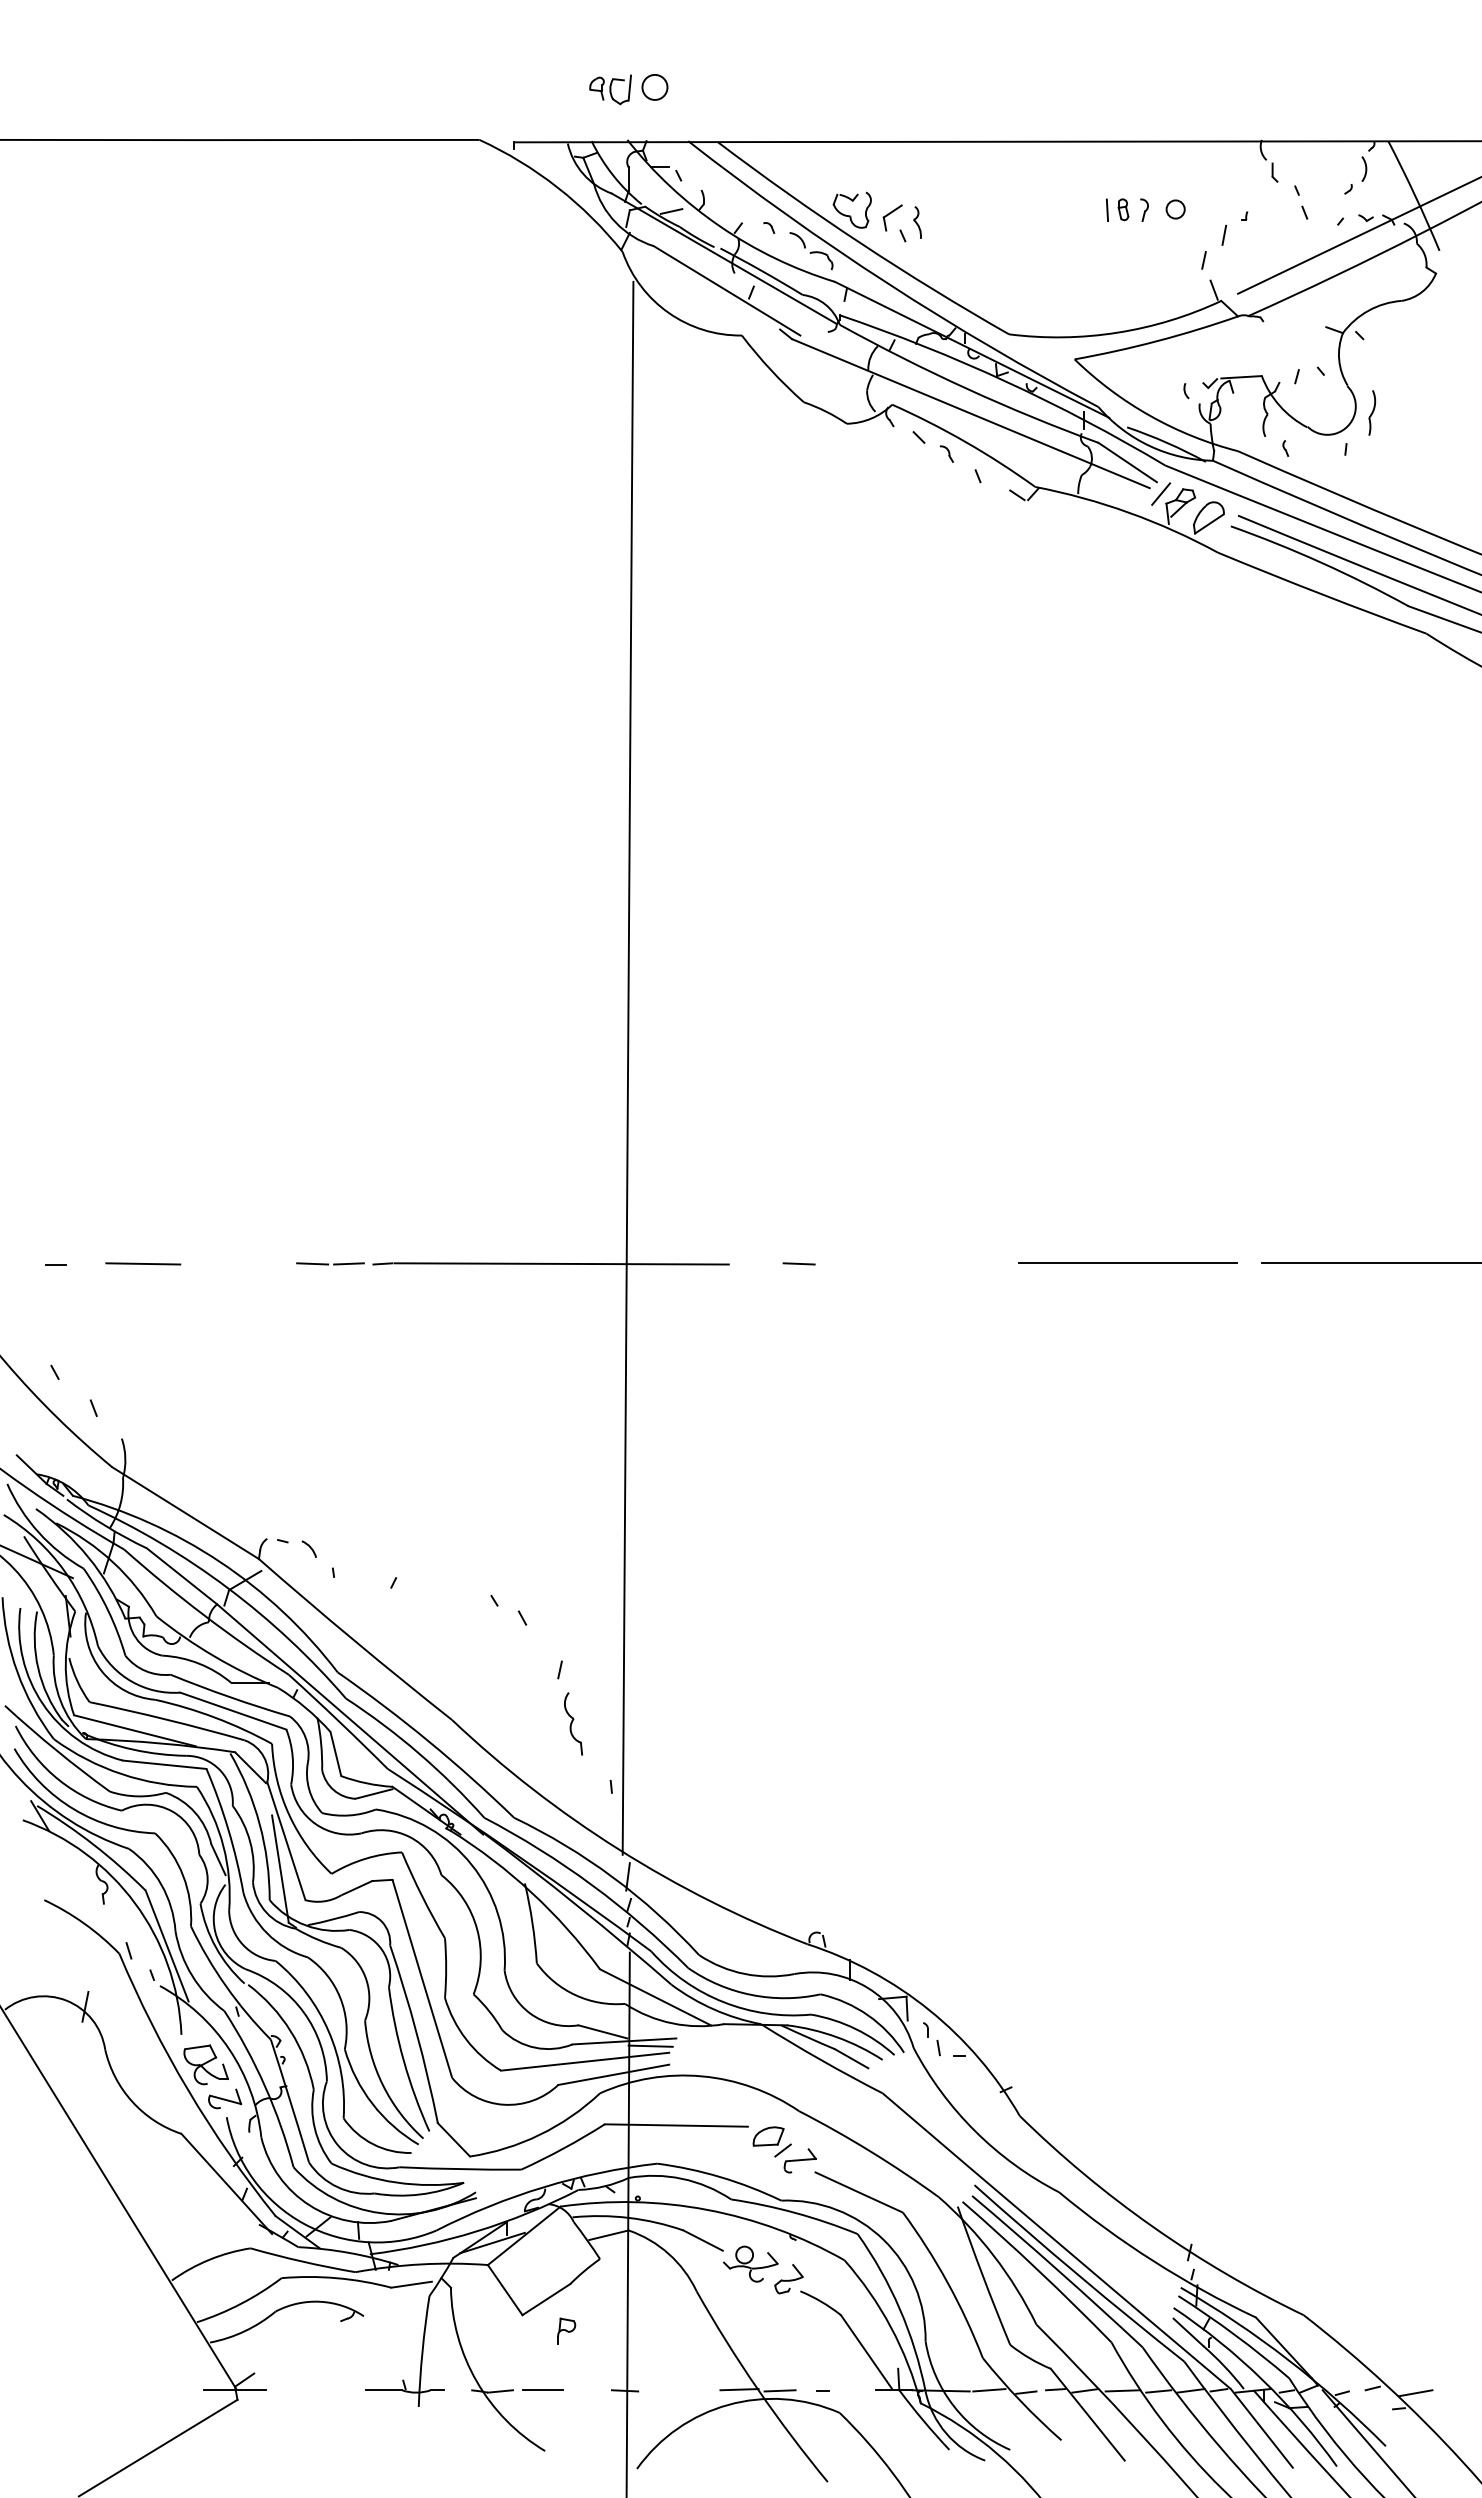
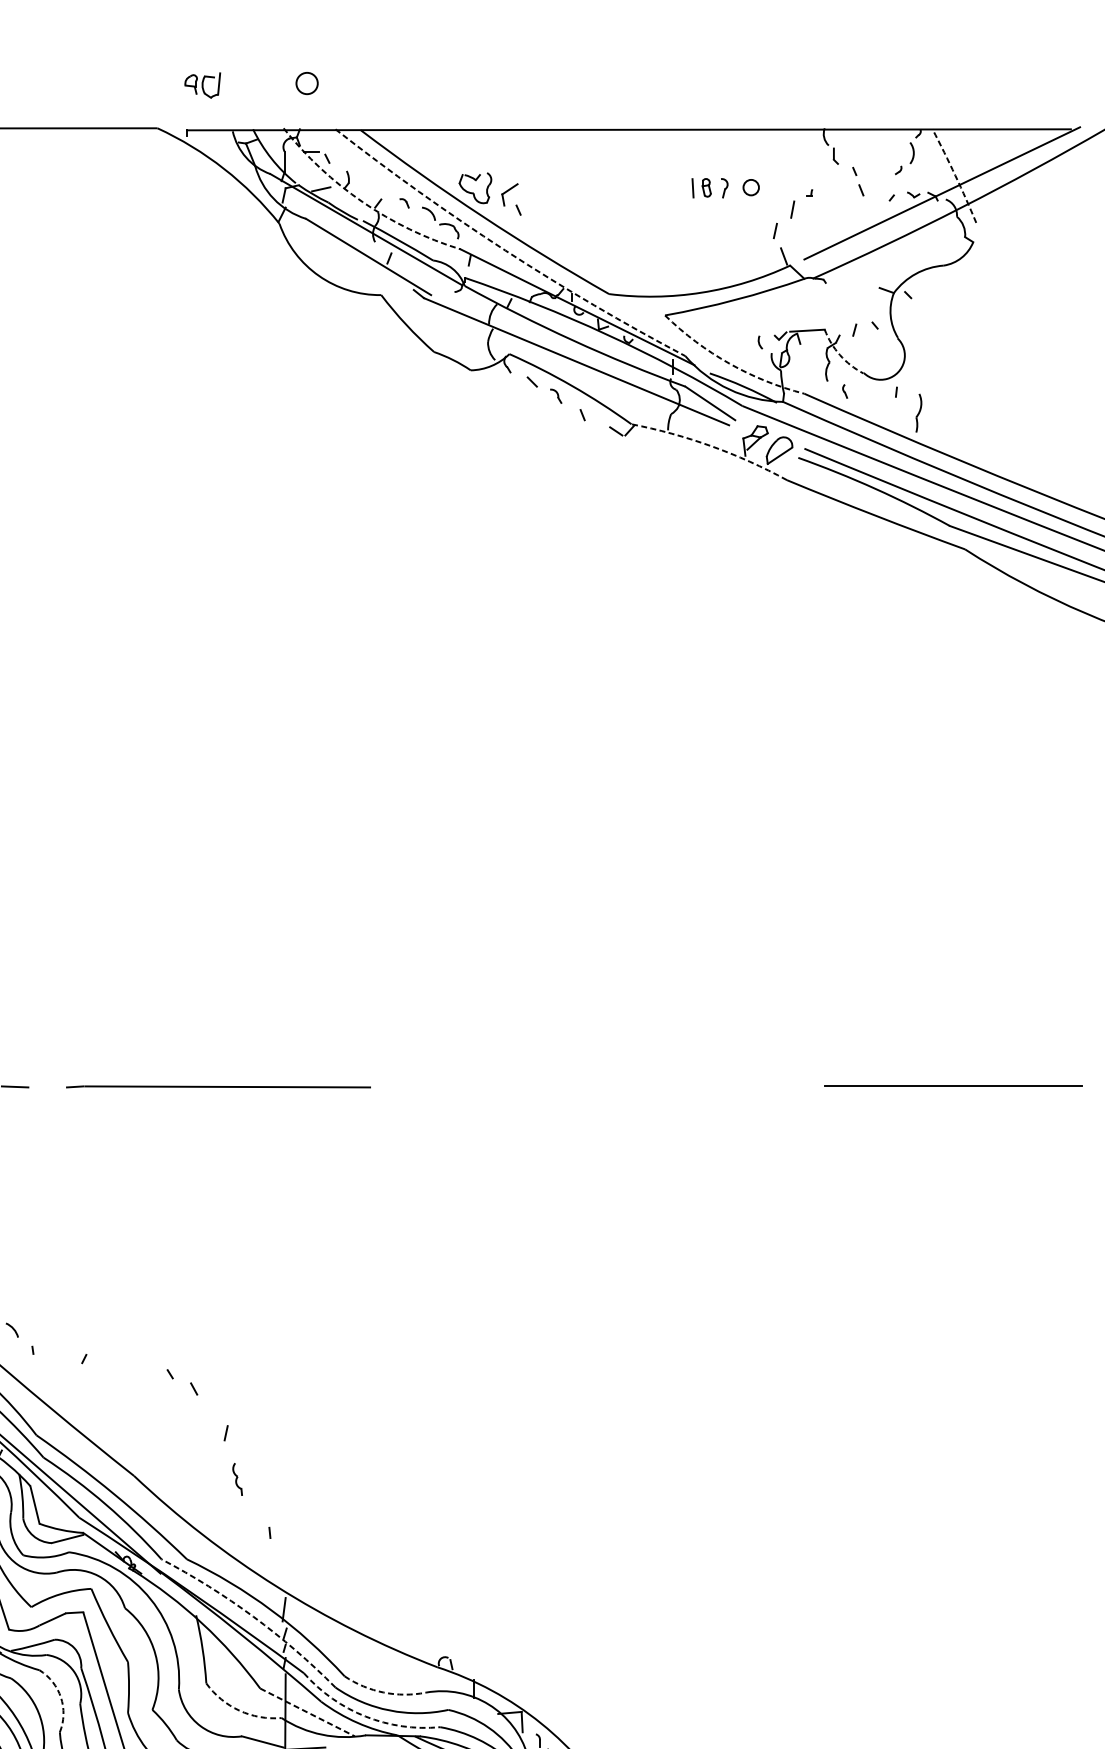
part: (610, 89) -> (202, 85), moved
arc: (1415, 195) -> (955, 175), solid -> dashed
part: (917, 222) -> (531, 198), removed
arc: (720, 226) -> (363, 202), solid -> dashed
arc: (887, 283) -> (505, 250), solid -> dashed
arc: (1279, 405) -> (839, 354), solid -> dashed
part: (1372, 412) -> (919, 412), moved
arc: (1150, 415) -> (729, 363), solid -> dashed
line: (1161, 493) -> (739, 429), removed
arc: (1129, 512) -> (711, 446), solid -> dashed
line: (627, 1067) -> (283, 919), removed
line: (348, 1263) -> (45, 1086), removed
line: (798, 1263) -> (429, 1086), removed
line: (1127, 1263) -> (710, 1086), removed
part: (573, 1723) -> (237, 1478), size x0.6
arc: (592, 1885) -> (253, 1617), solid -> dashed
arc: (744, 1974) -> (383, 1692), solid -> dashed
arc: (366, 1979) -> (61, 1697), solid -> dashed
arc: (575, 1995) -> (239, 1710), solid -> dashed
line: (655, 1997) -> (307, 1712), solid -> dashed
arc: (723, 2002) -> (365, 1716), solid -> dashed

